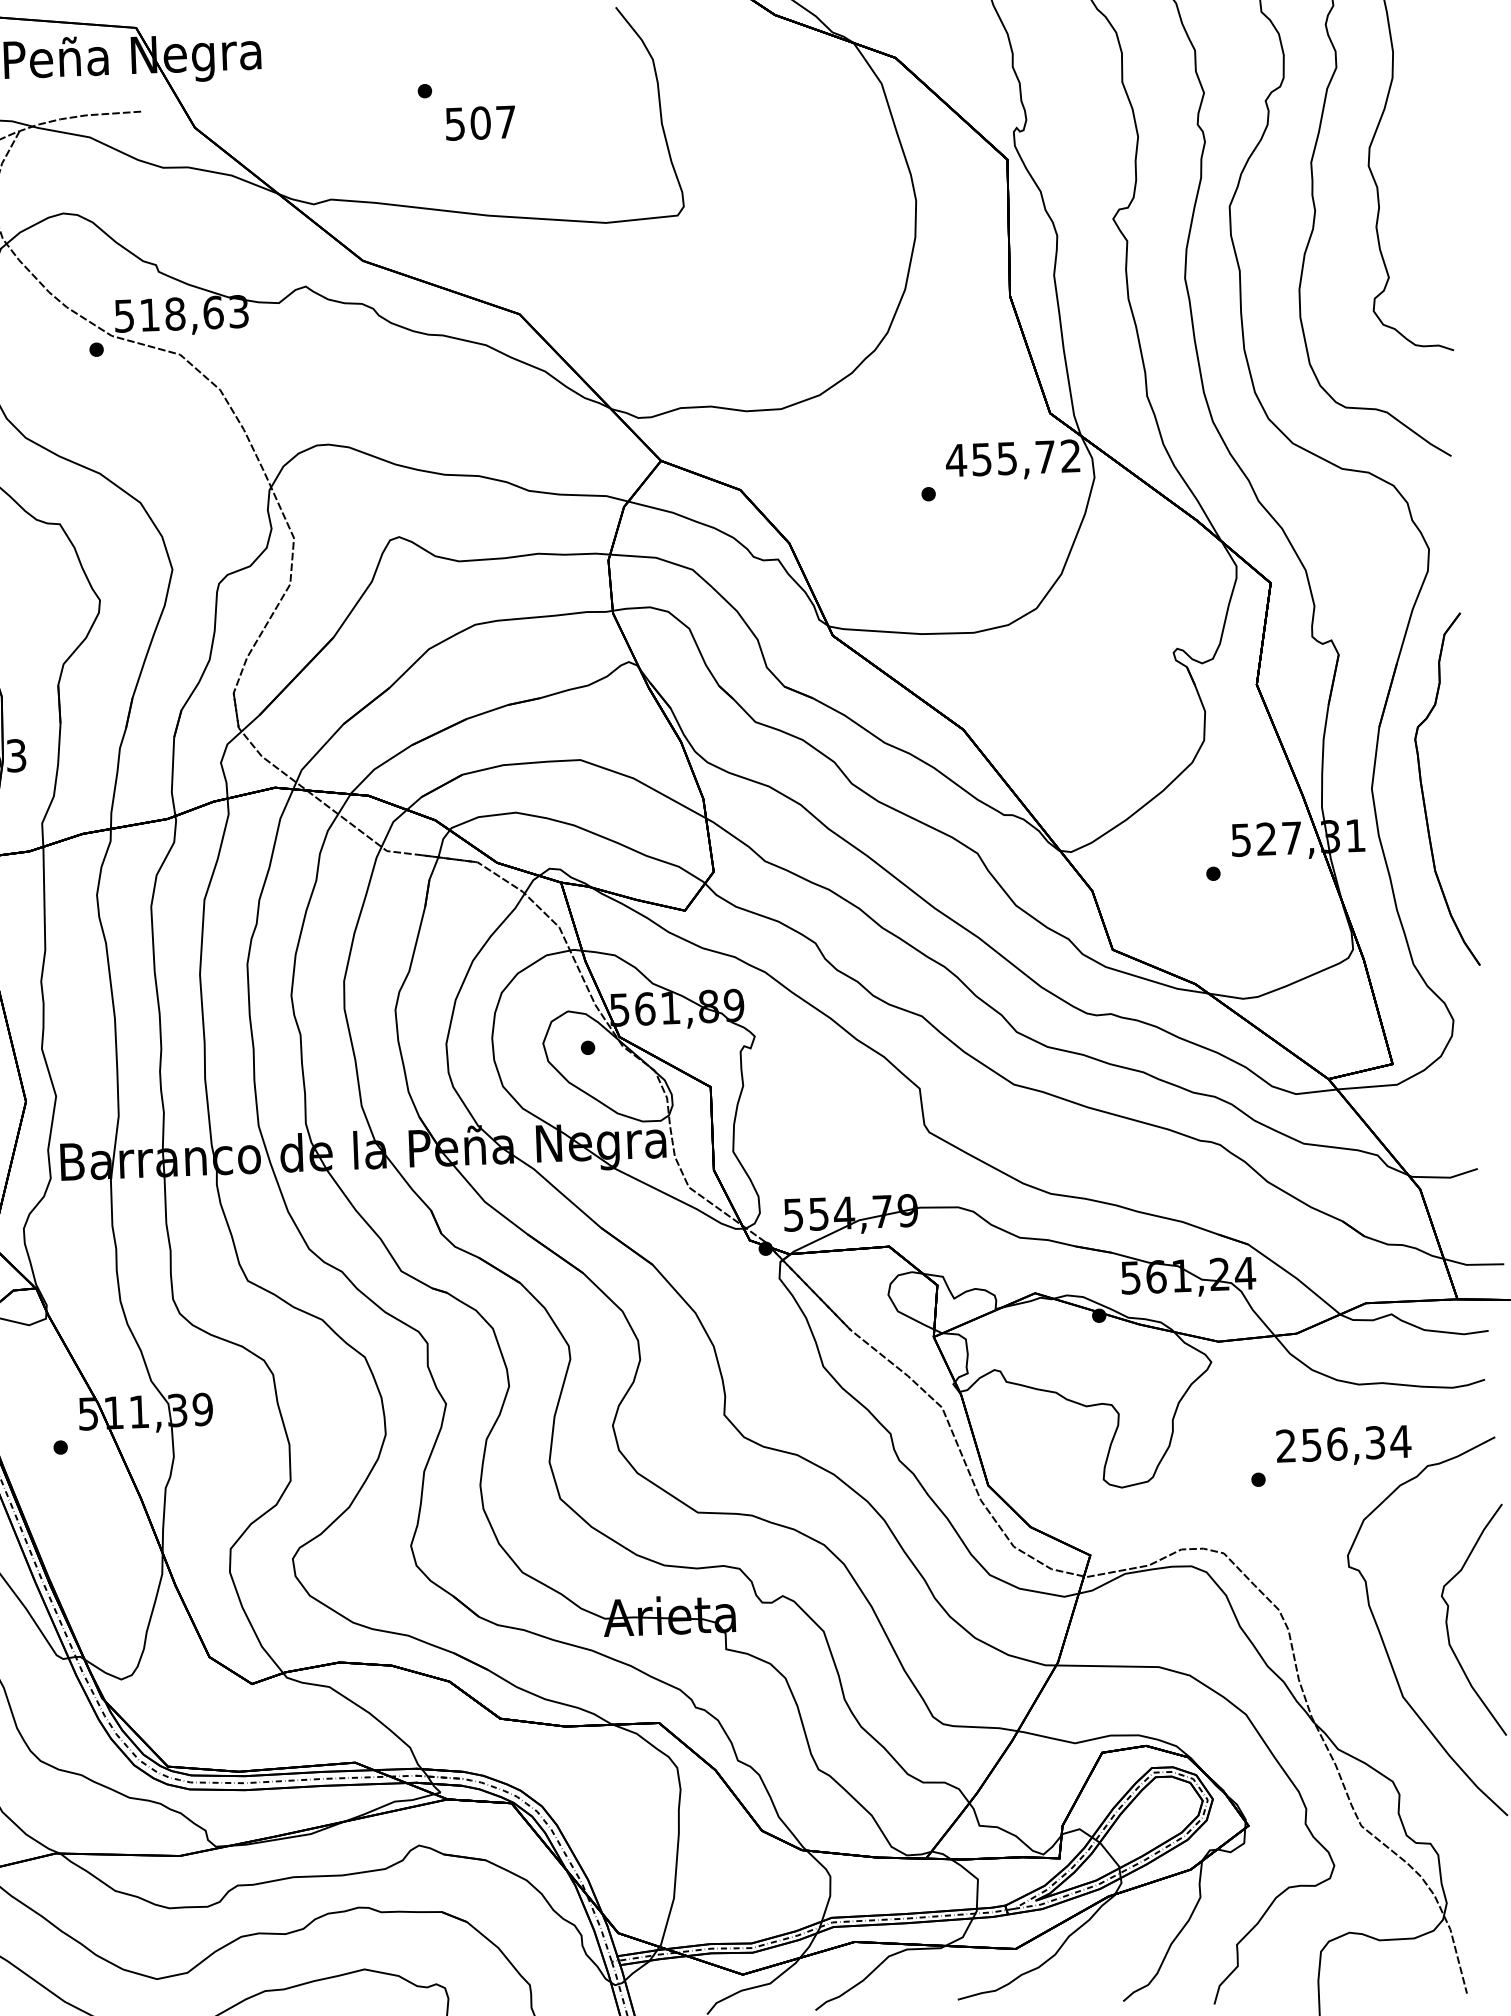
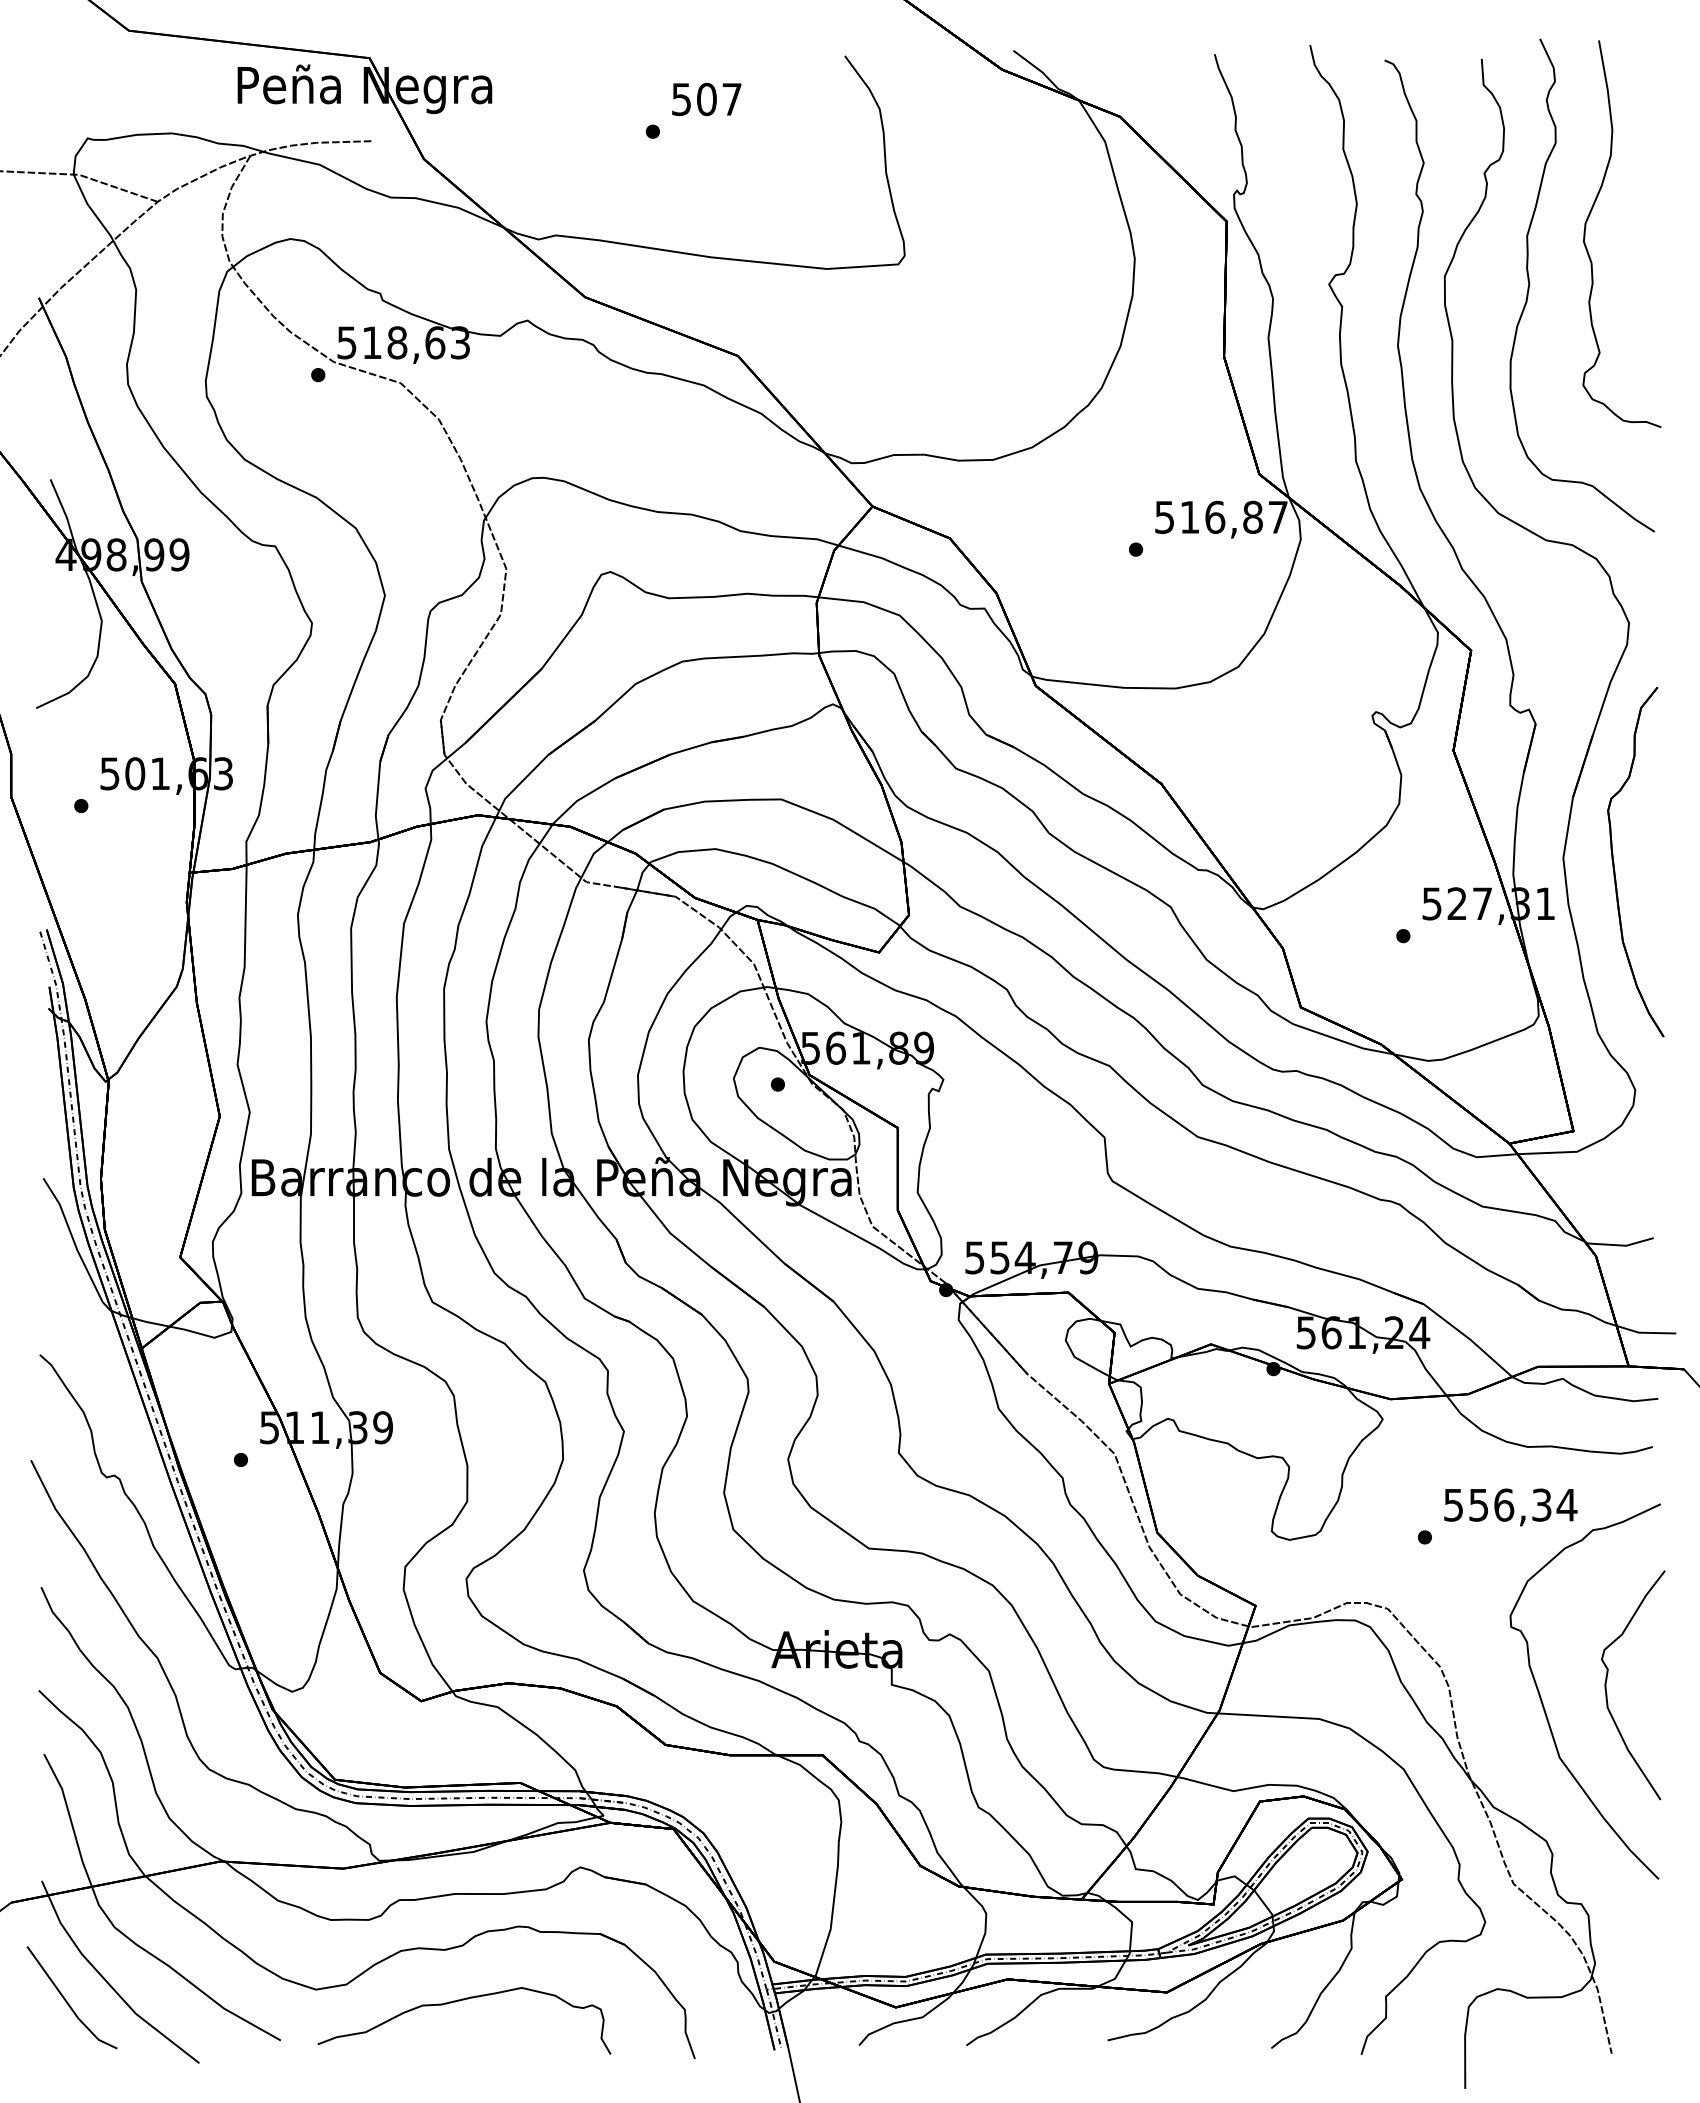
text: (480, 123) -> (706, 99), moved
text: (1012, 457) -> (1220, 516), 455,72 -> 516,87
text: (1286, 1445) -> (1453, 1504), 256,34 -> 556,34

